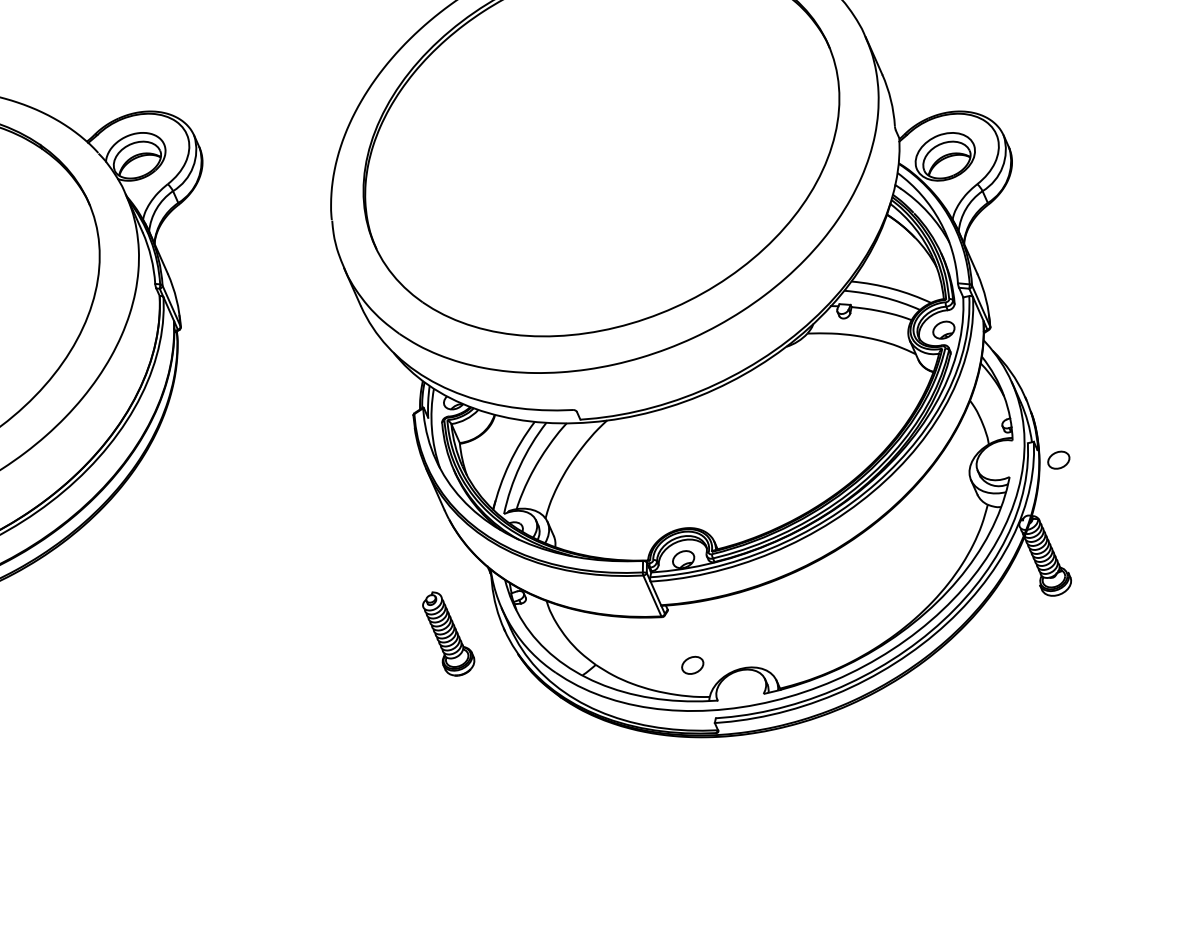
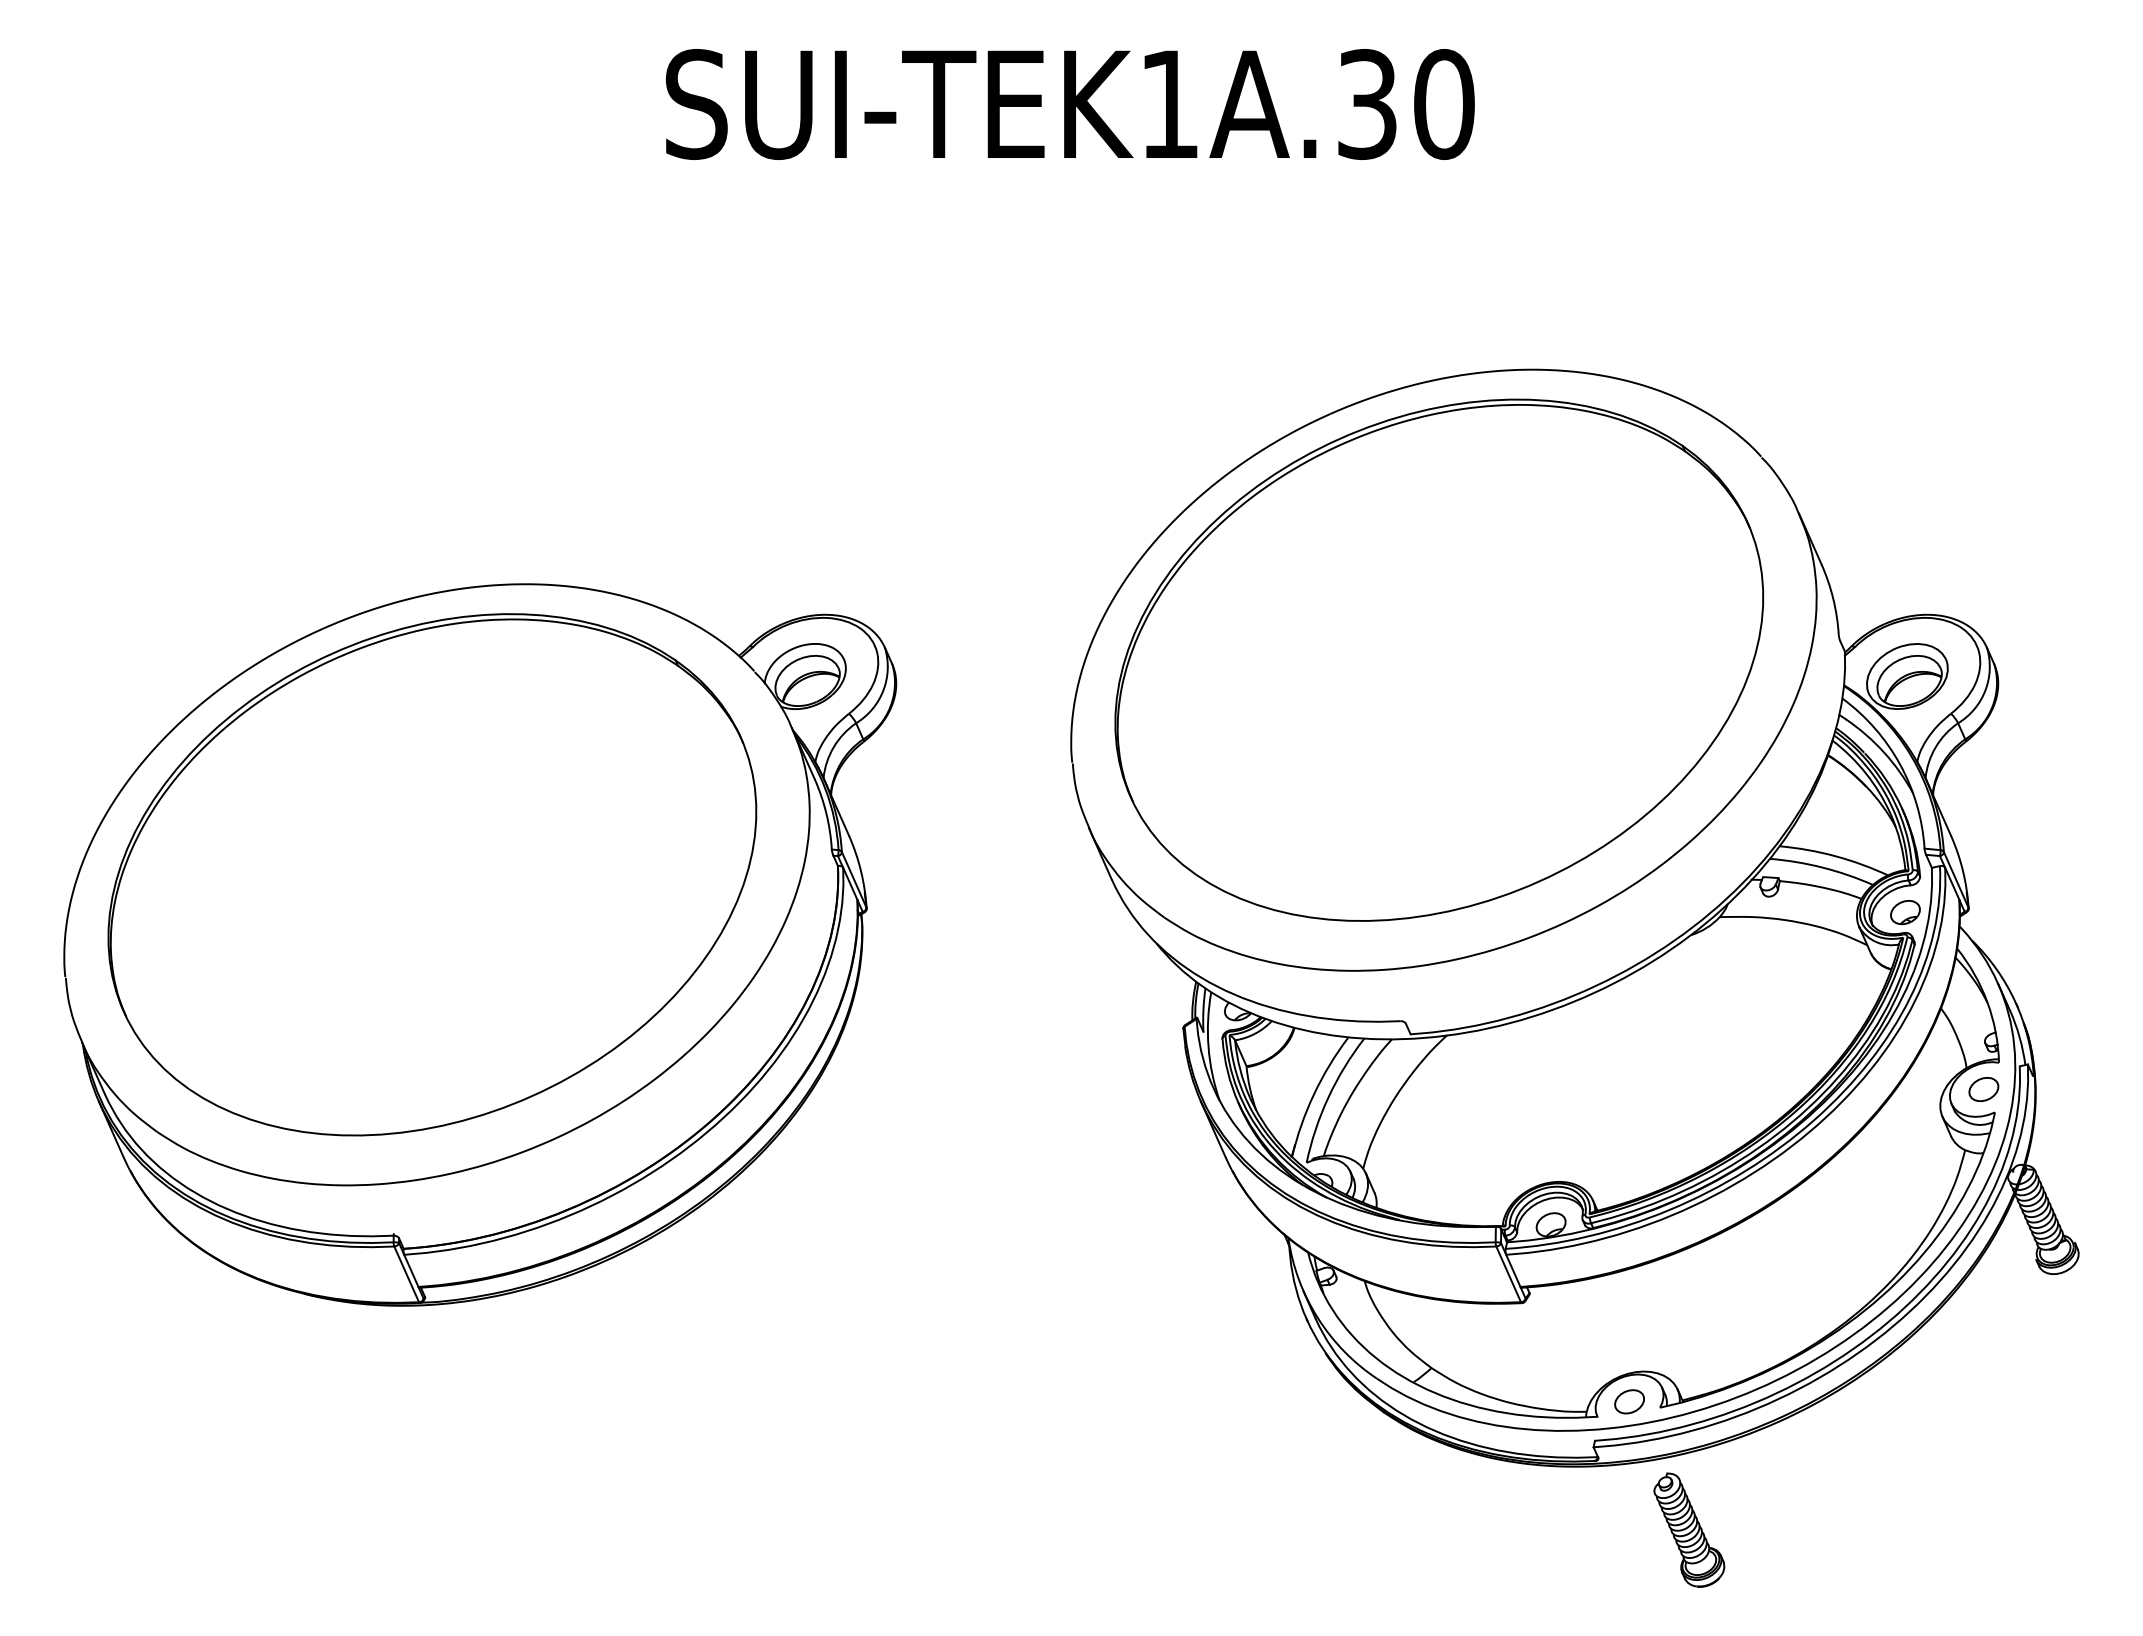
part: (1058, 459) -> (1983, 1088), moved
part: (448, 633) -> (1689, 1529), moved
part: (692, 665) -> (1629, 1401), moved

